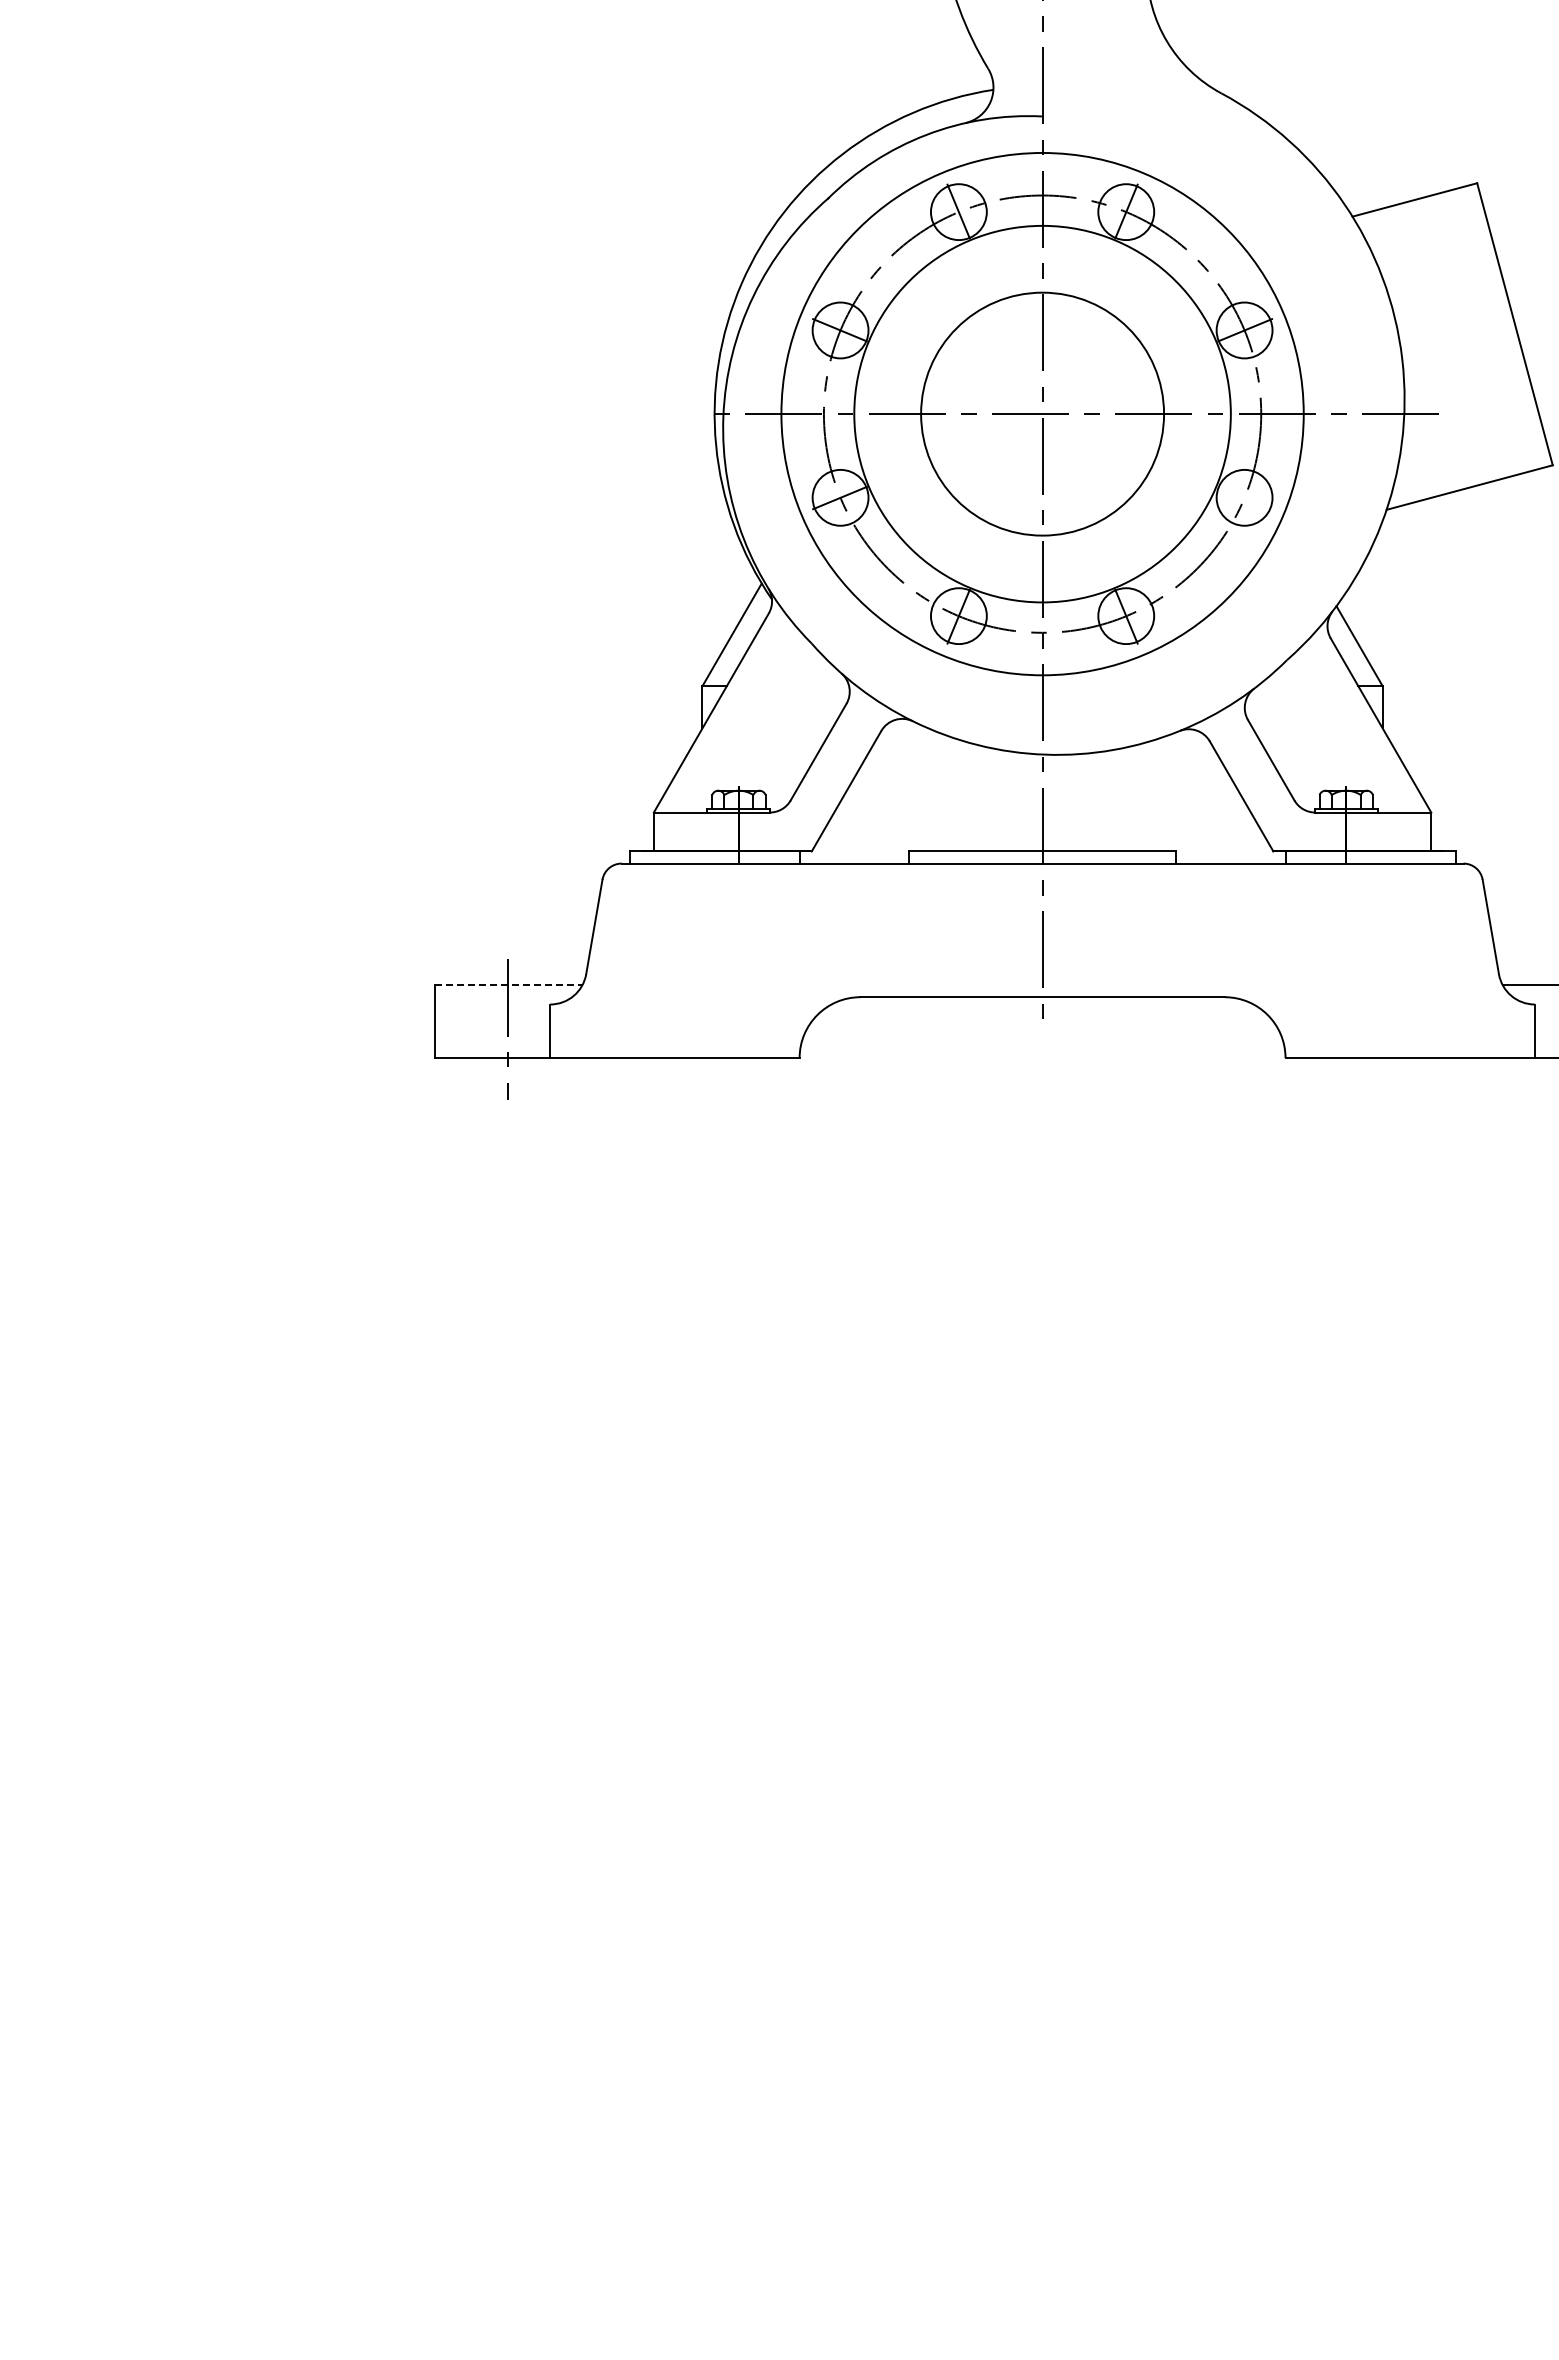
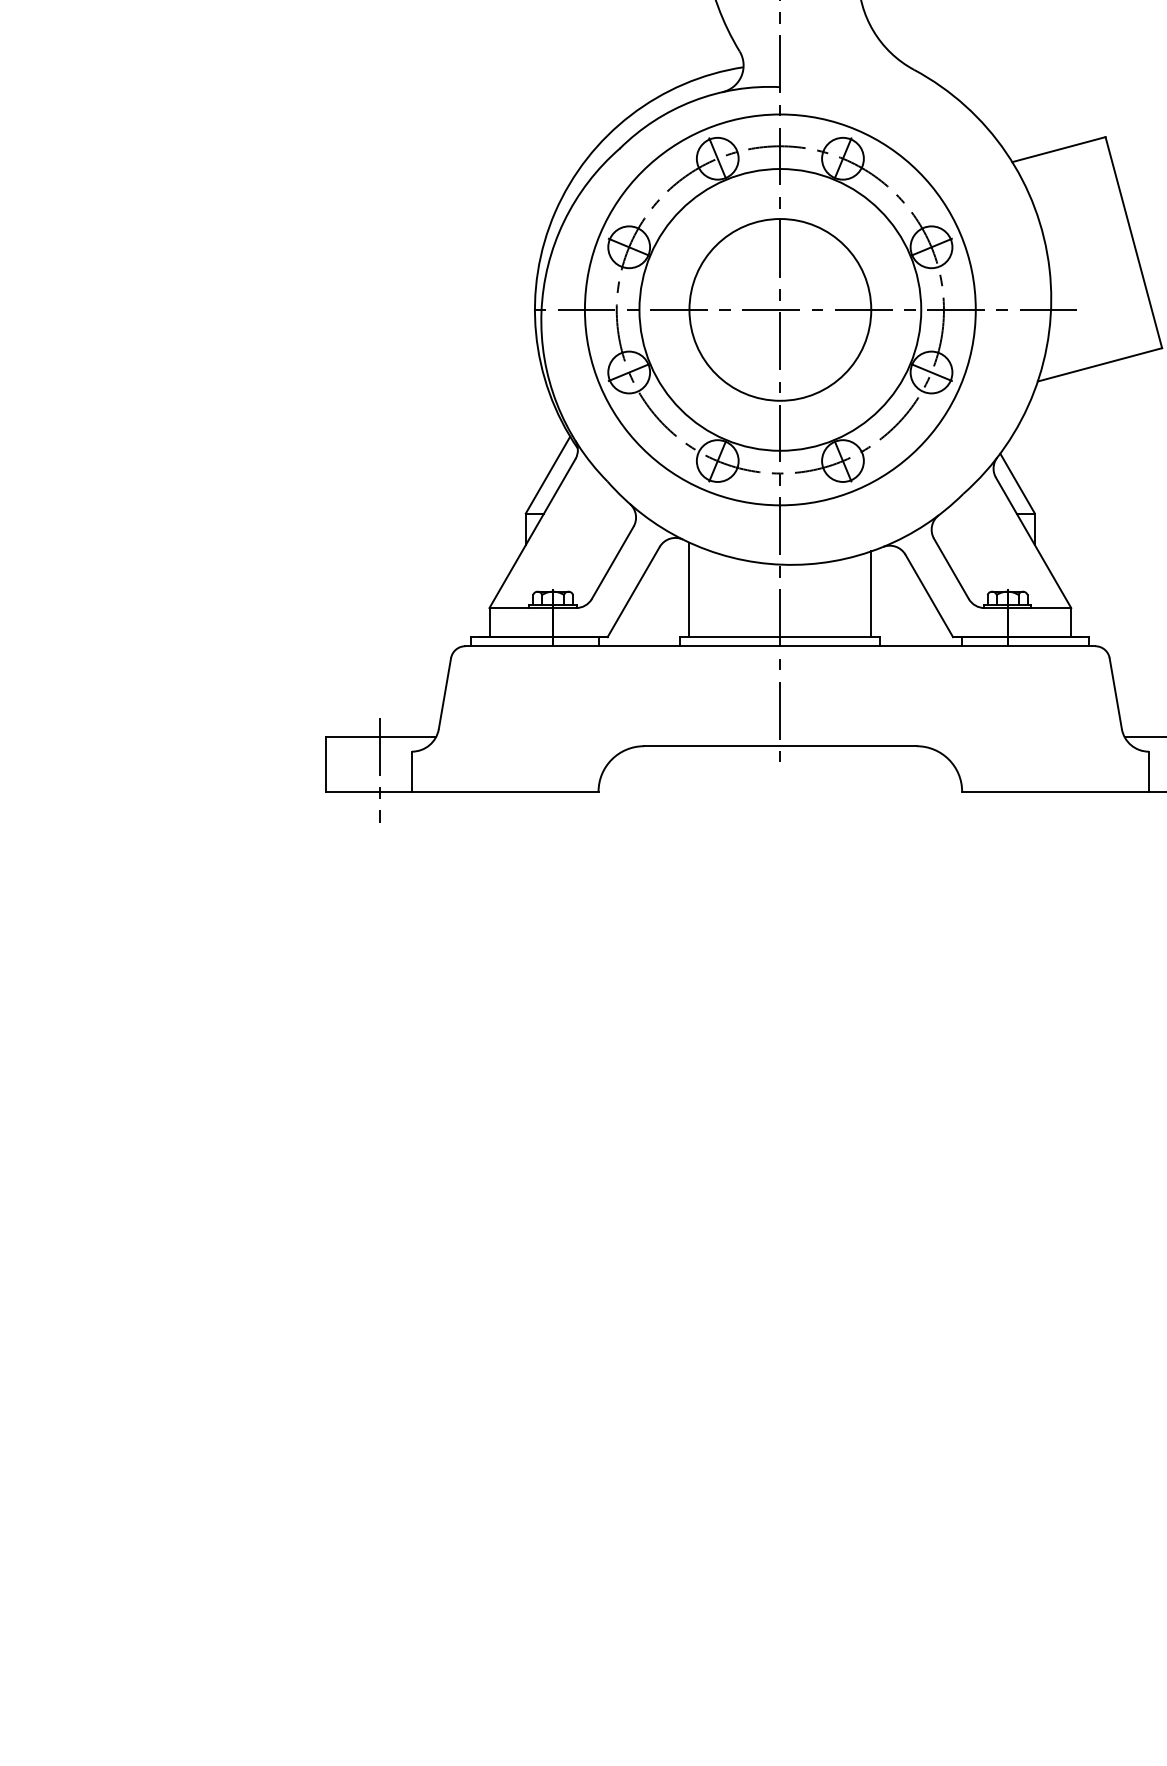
line: (1244, 497) -> (931, 372), added
line: (921, 788) -> (689, 590), added
line: (1164, 793) -> (871, 593), added
line: (508, 985) -> (380, 737), dashed -> solid

